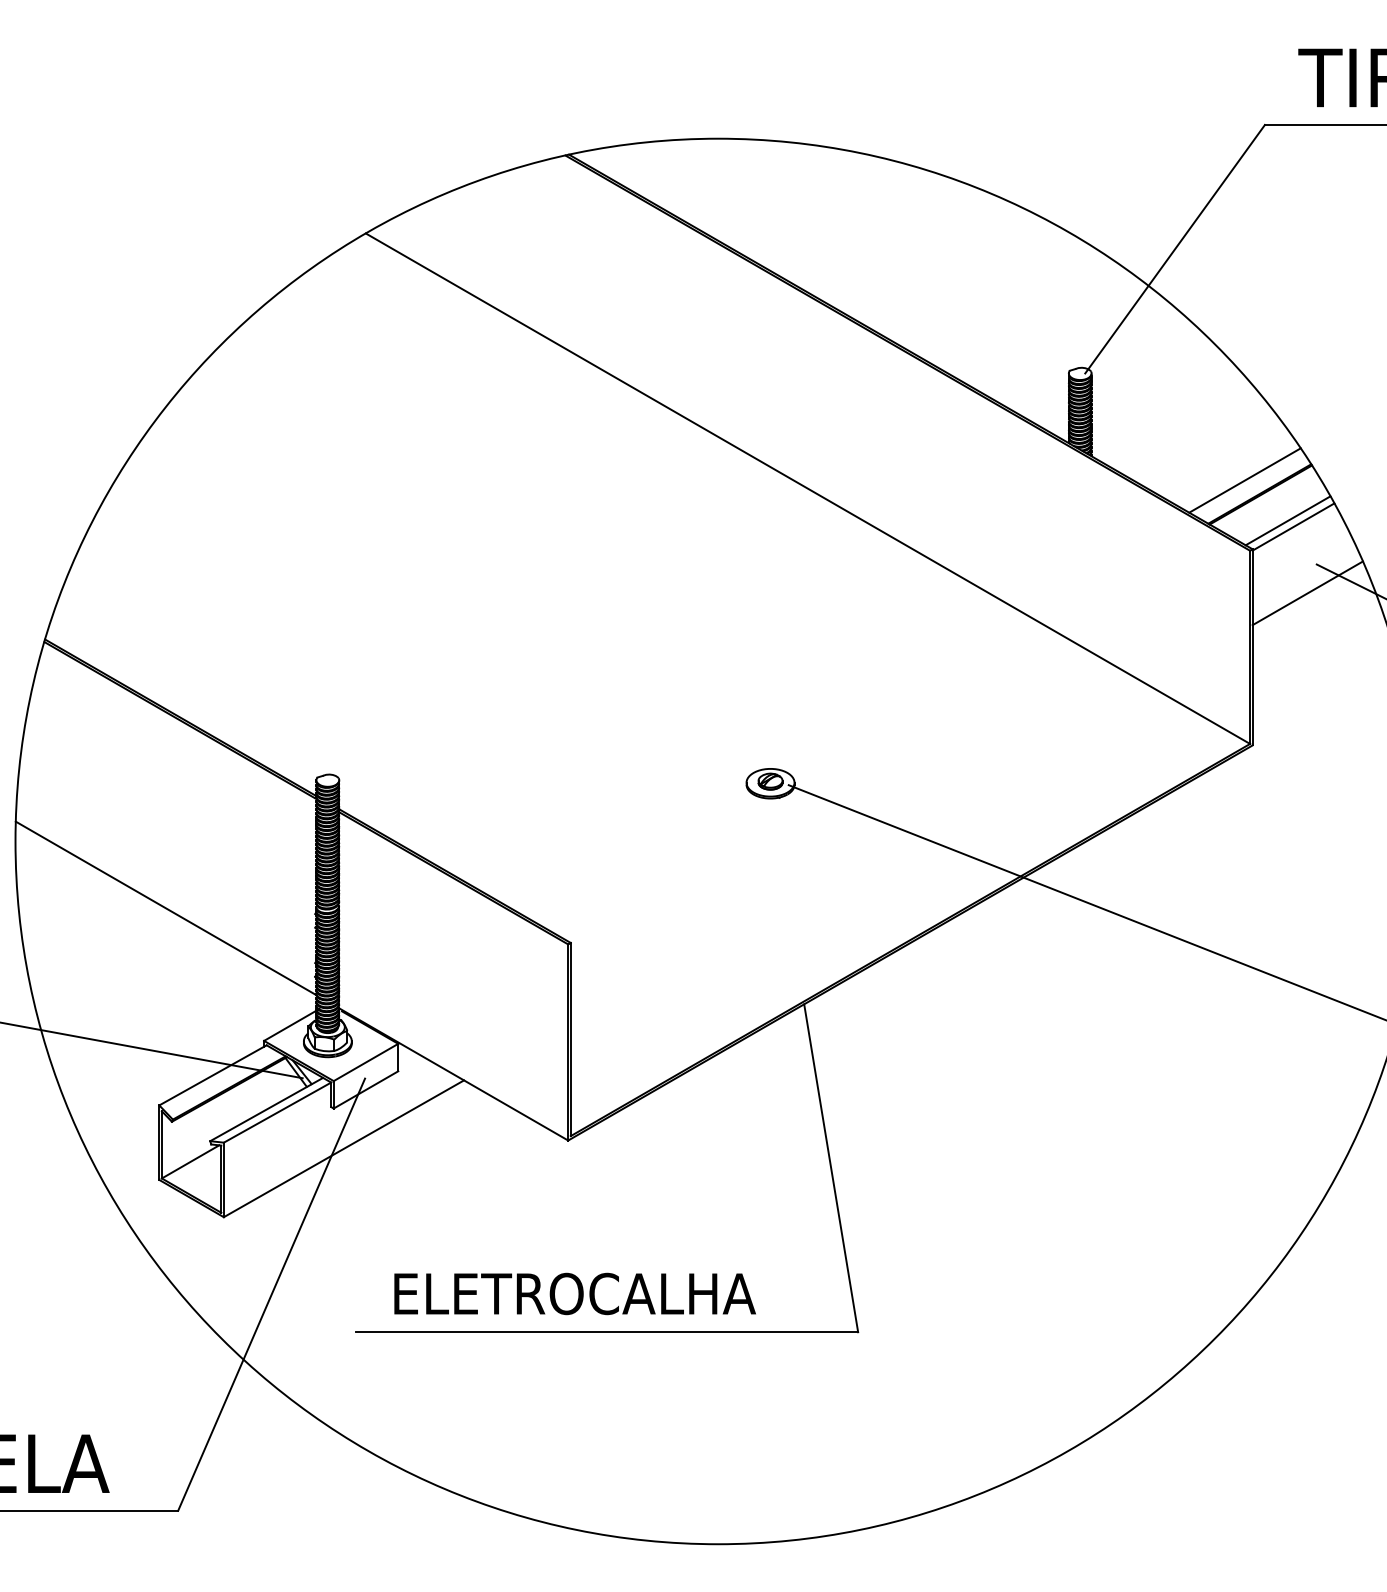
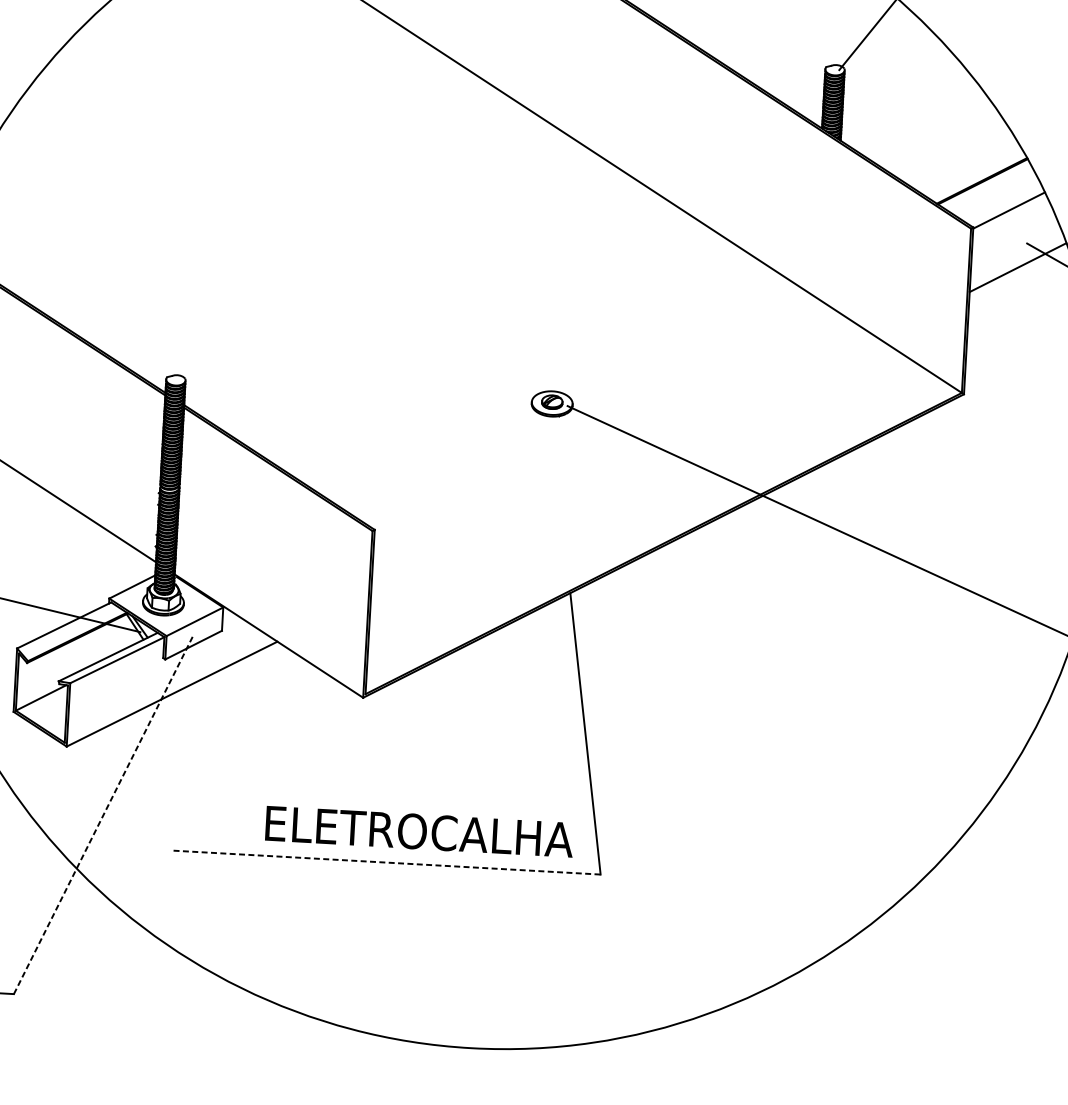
line: (1244, 480) -> (969, 168), removed
line: (1287, 520) -> (1004, 204), removed
text: (574, 1293) -> (419, 831), moved
line: (271, 1294) -> (103, 814), solid -> dashed
line: (607, 1332) -> (387, 862), solid -> dashed

